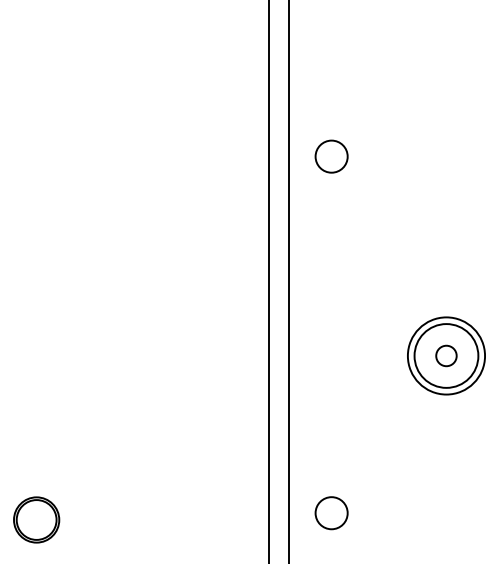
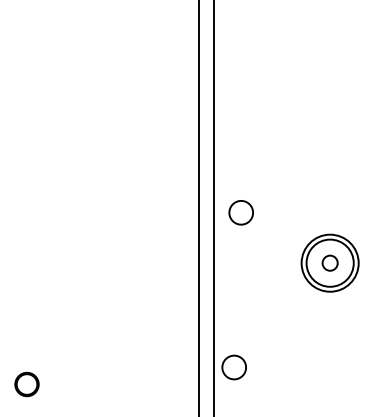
circle: (330, 156) -> (240, 212), moved
circle: (330, 513) -> (233, 367), moved
part: (35, 519) -> (26, 384), size x0.7

